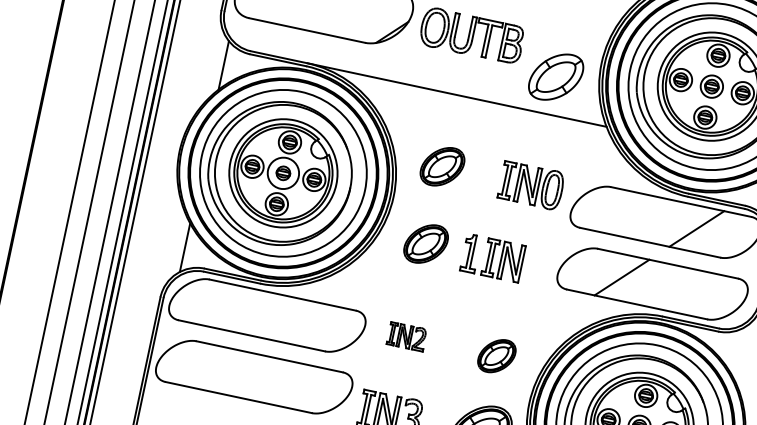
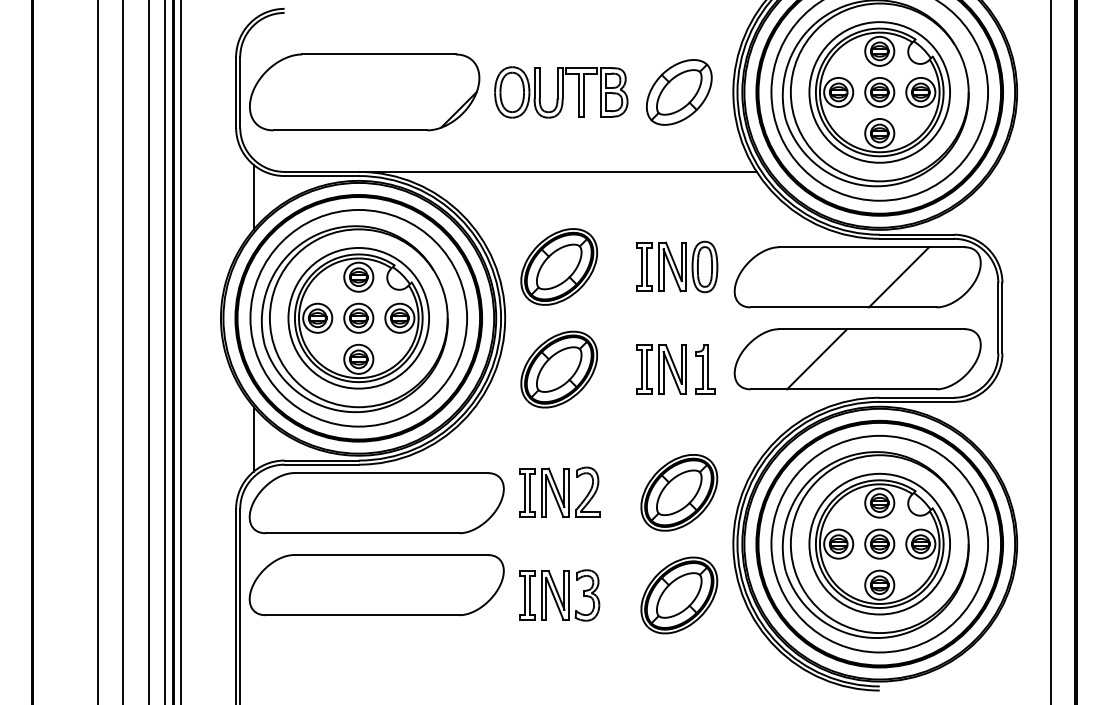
part: (556, 77) -> (679, 92), moved
part: (442, 166) -> (558, 266), size x1.43
circle: (283, 172) -> (358, 317), size x0.71
part: (425, 243) -> (558, 369), size x1.43
part: (470, 253) -> (705, 369), moved
part: (406, 336) -> (559, 492), size x1.67
part: (497, 355) -> (679, 492), size x1.67

